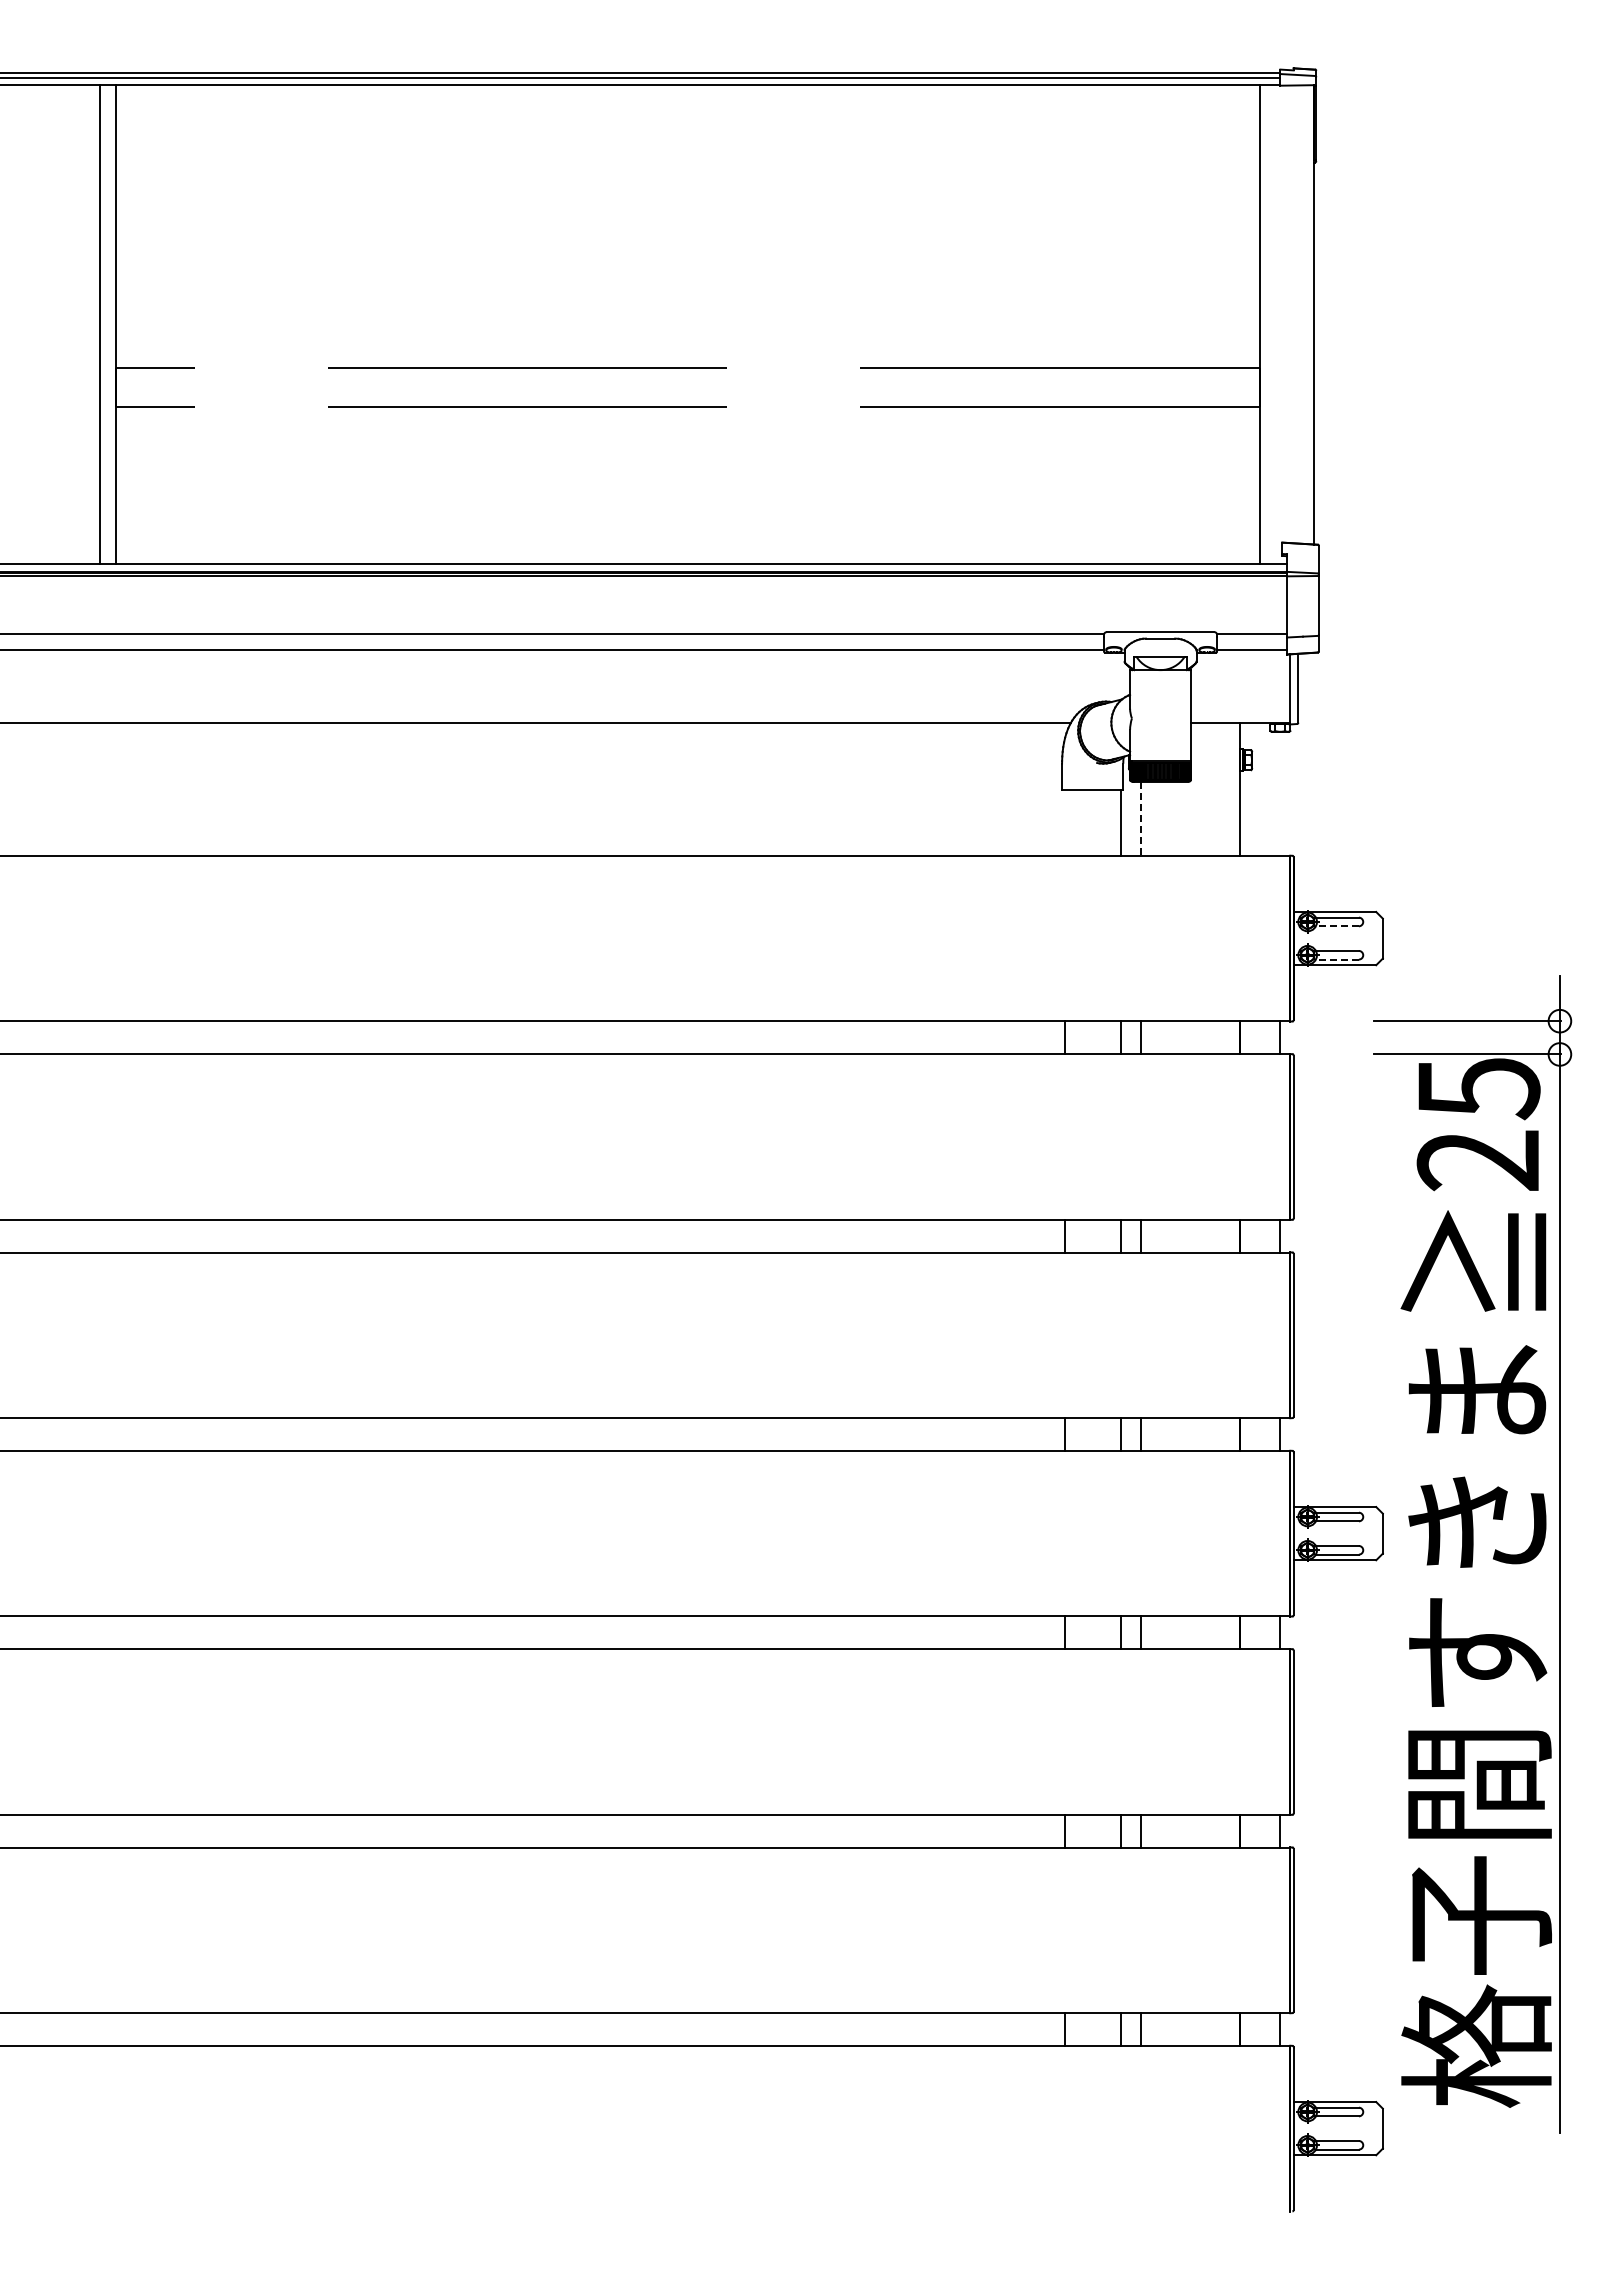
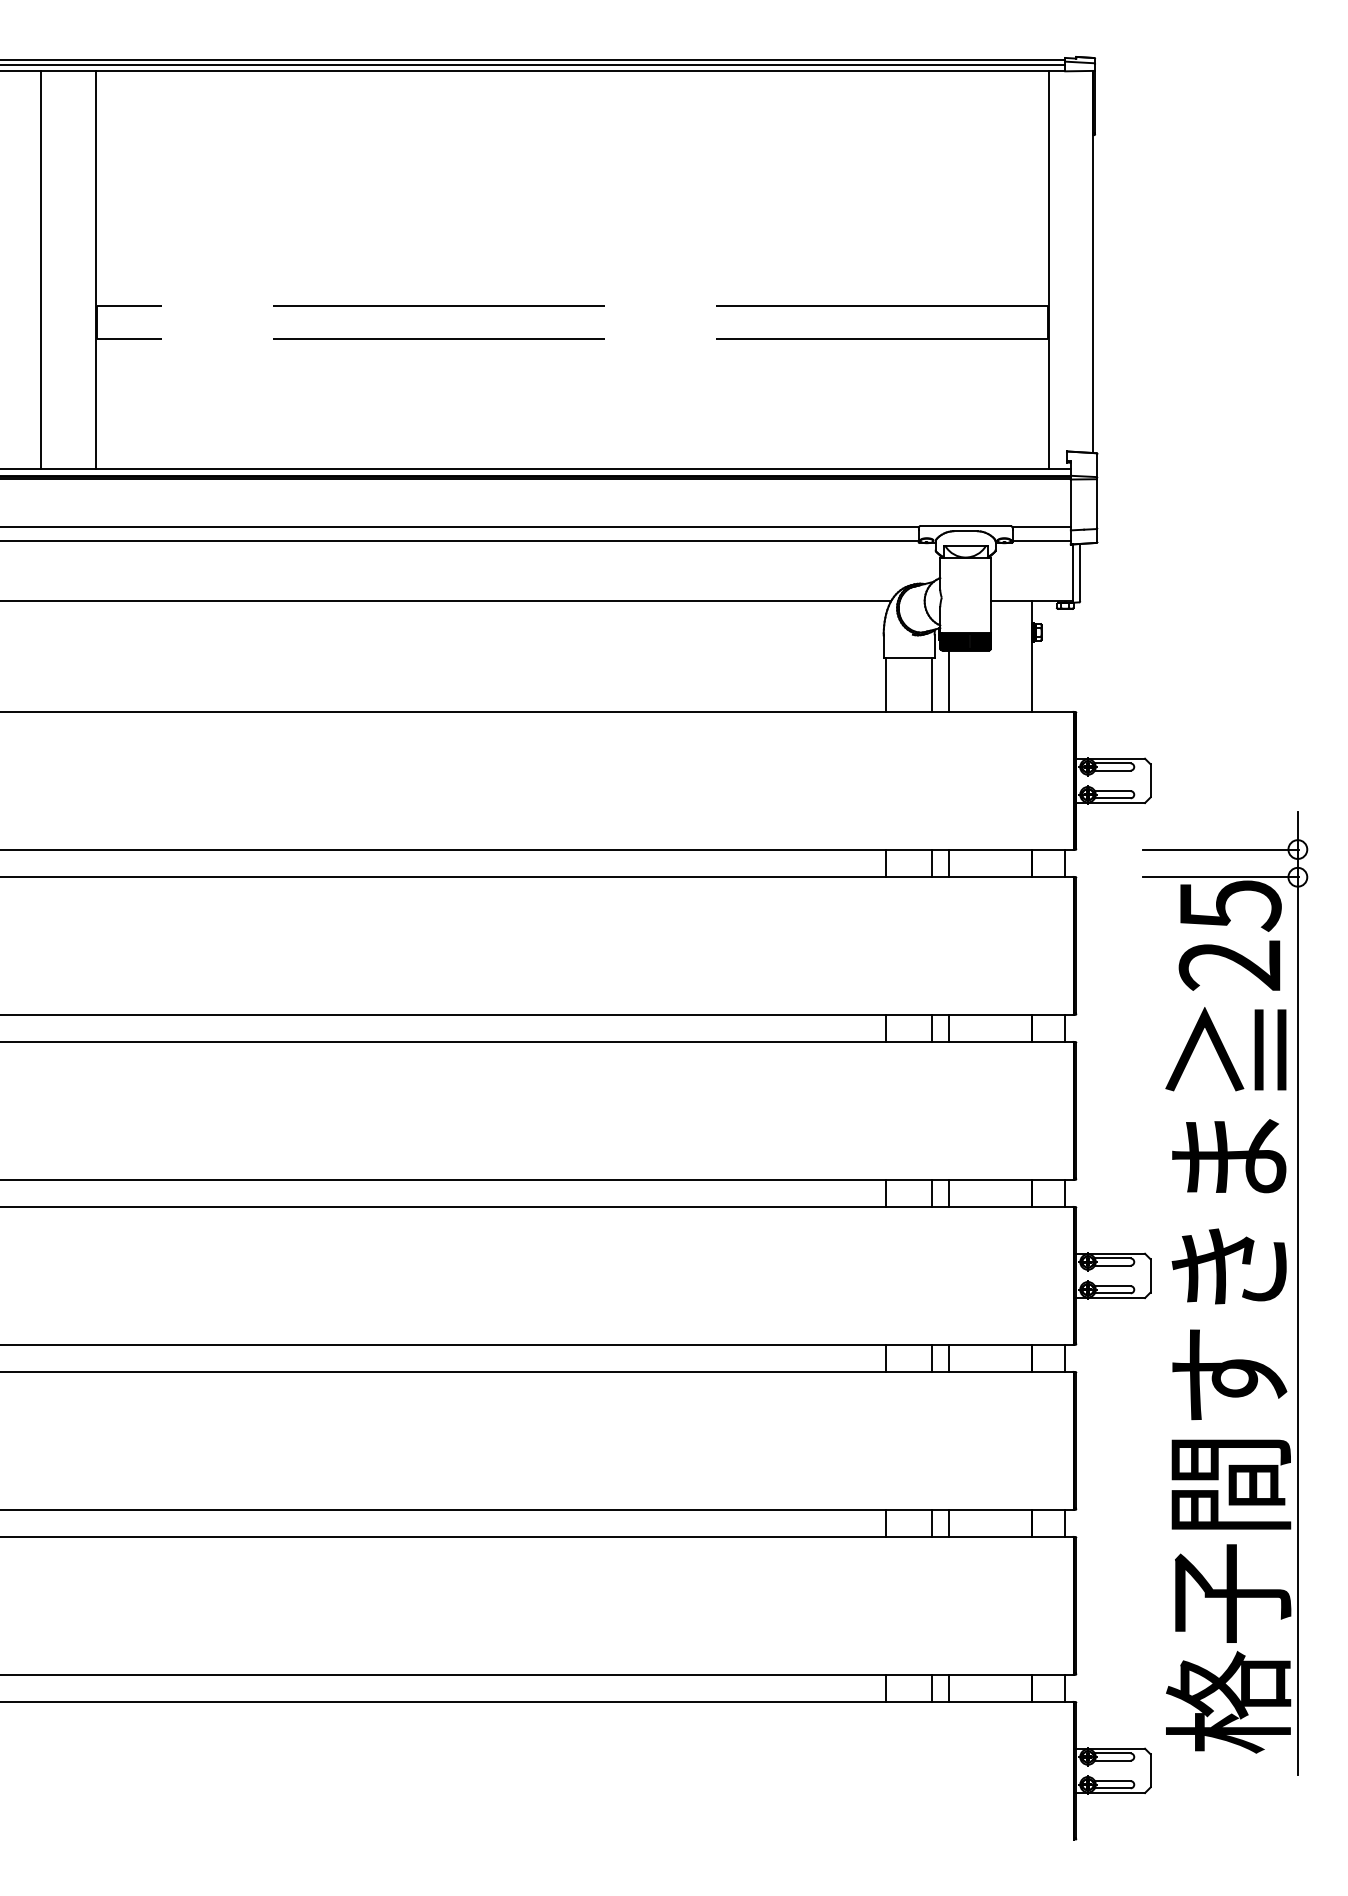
line: (100, 324) -> (41, 270), moved
line: (1140, 819) -> (948, 681), dashed -> solid
line: (1064, 823) -> (885, 685), added
line: (1336, 926) -> (1111, 770), dashed -> solid
line: (1336, 959) -> (1111, 798), dashed -> solid

